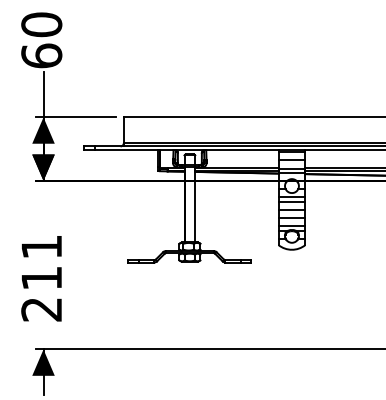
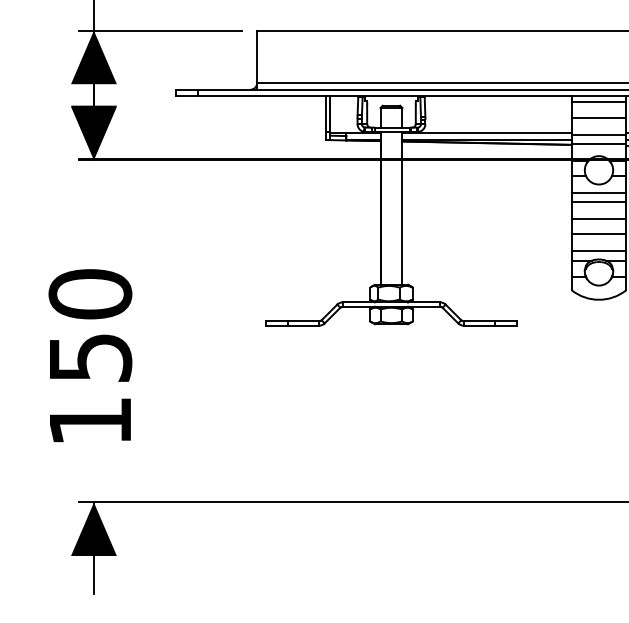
text: (41, 277) -> (89, 356), 211 -> 150

